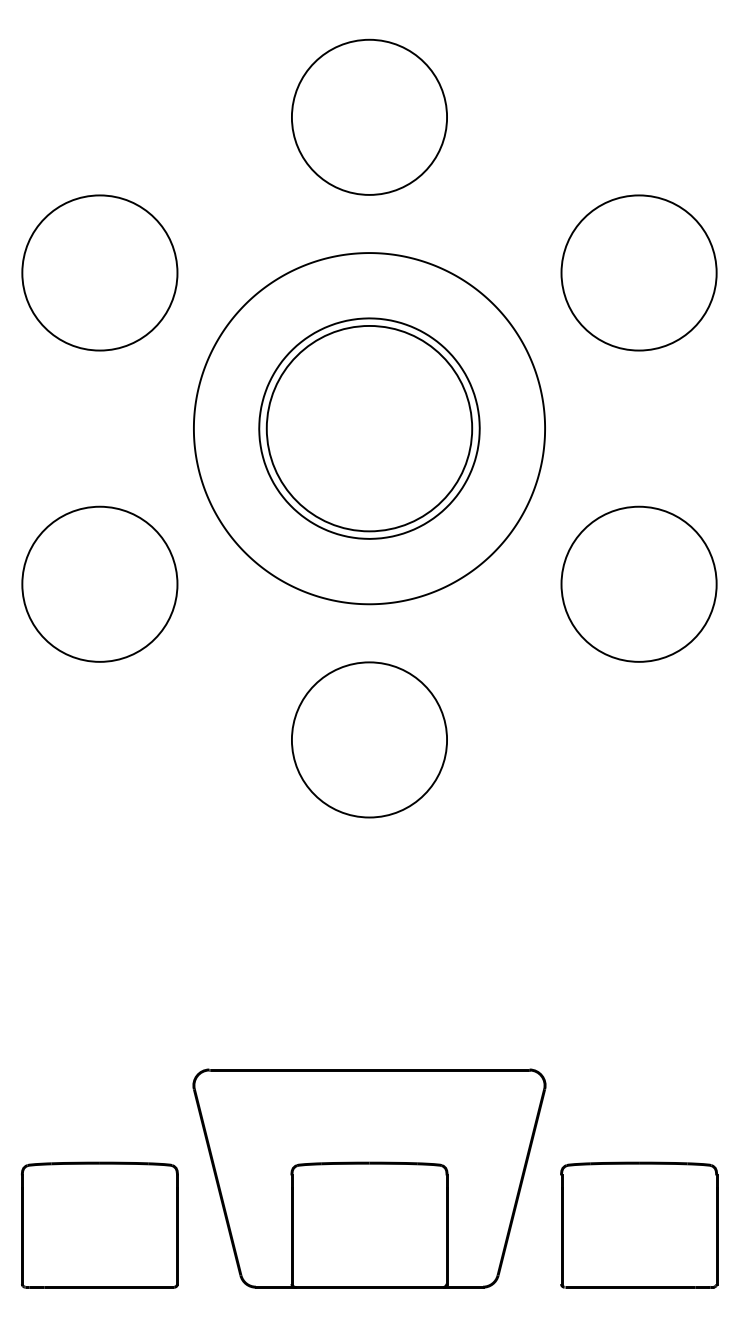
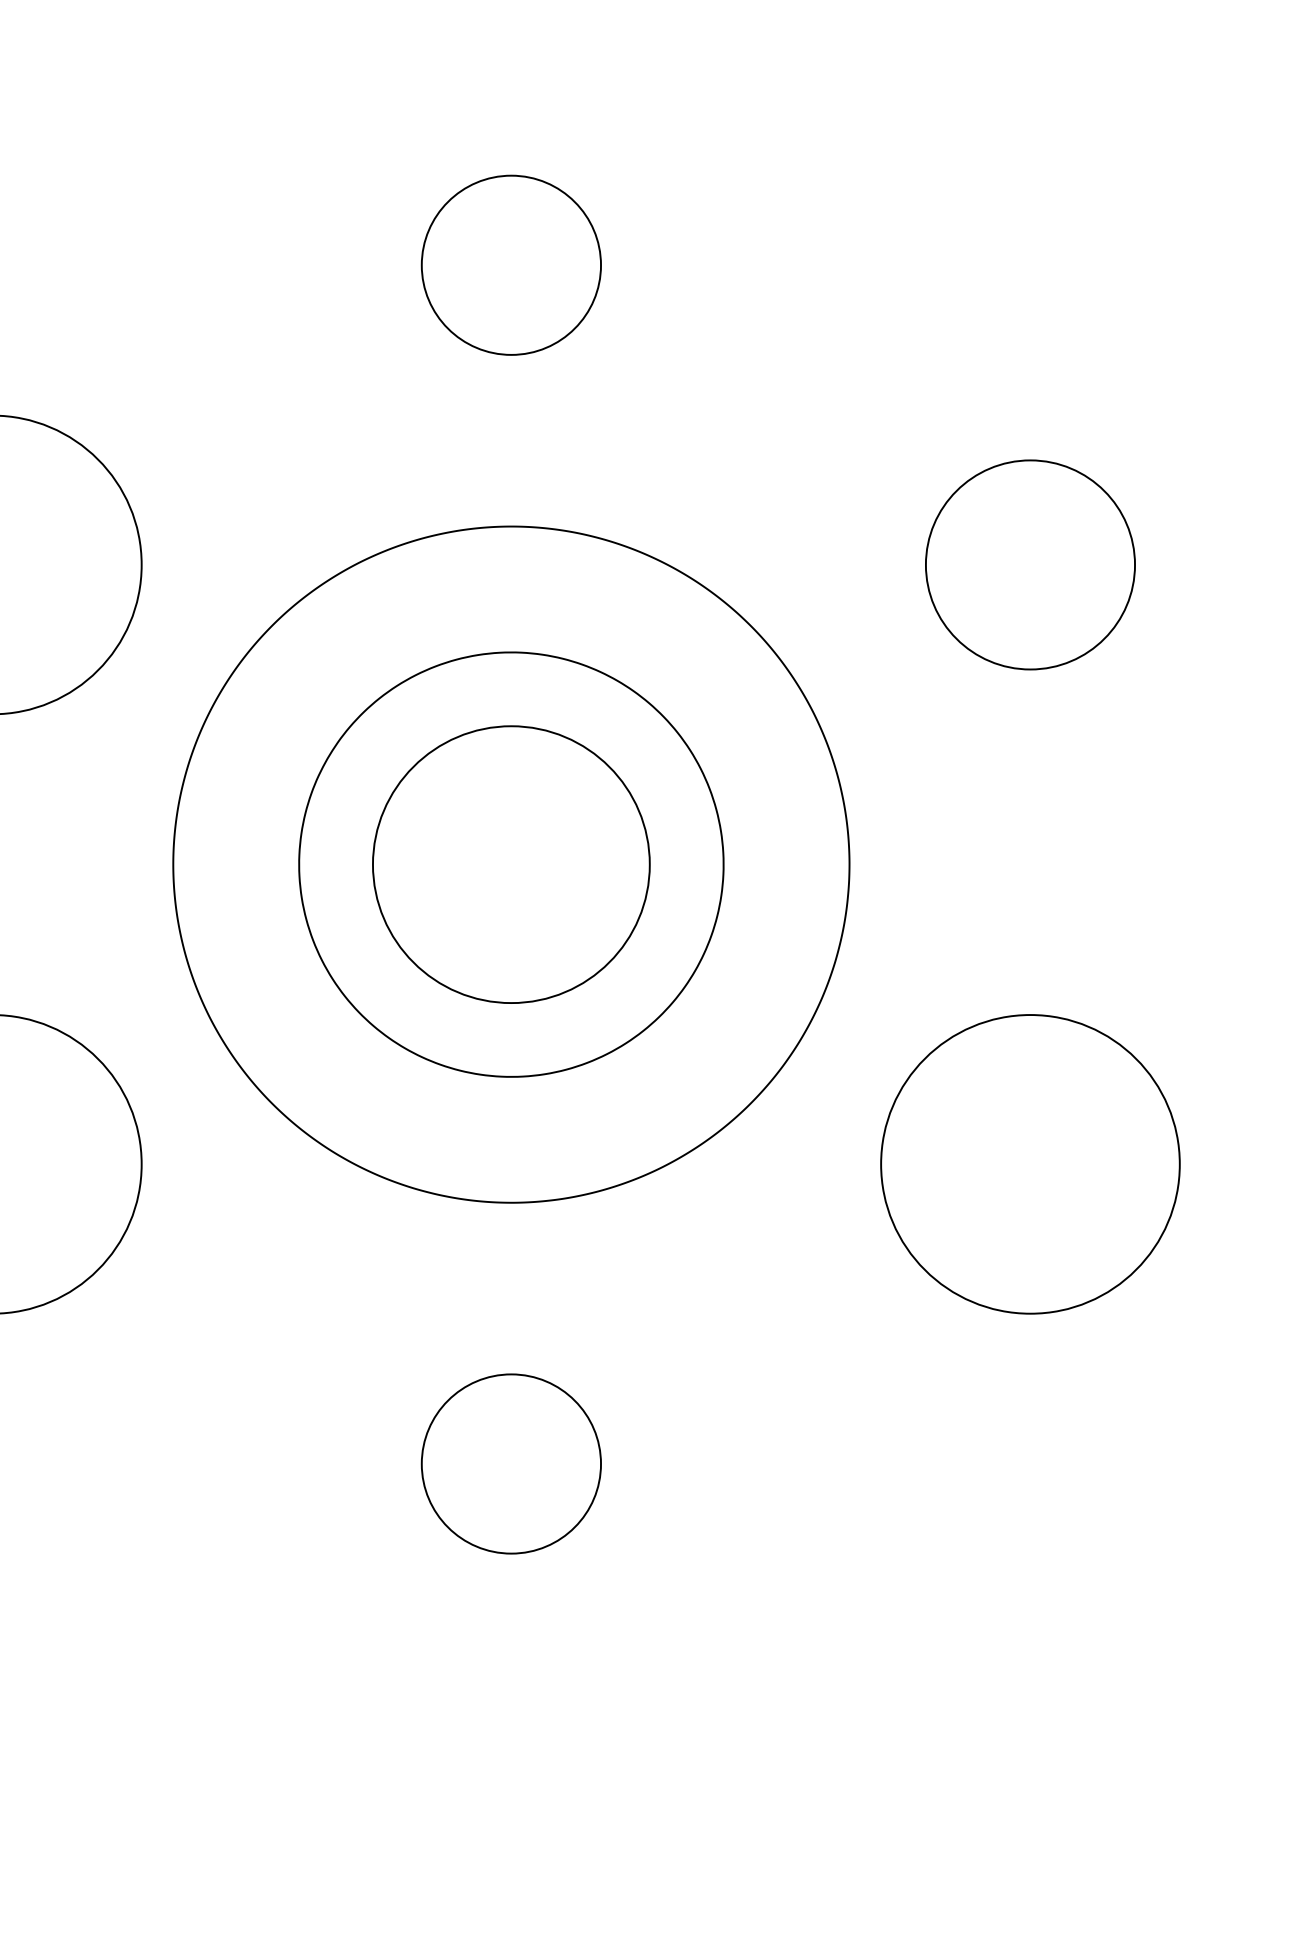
circle: (369, 116) -> (511, 263), size x0.6
circle: (638, 272) -> (1029, 563), size x0.7
circle: (369, 428) -> (511, 864), size x0.7
circle: (369, 739) -> (511, 1463), size x0.6

